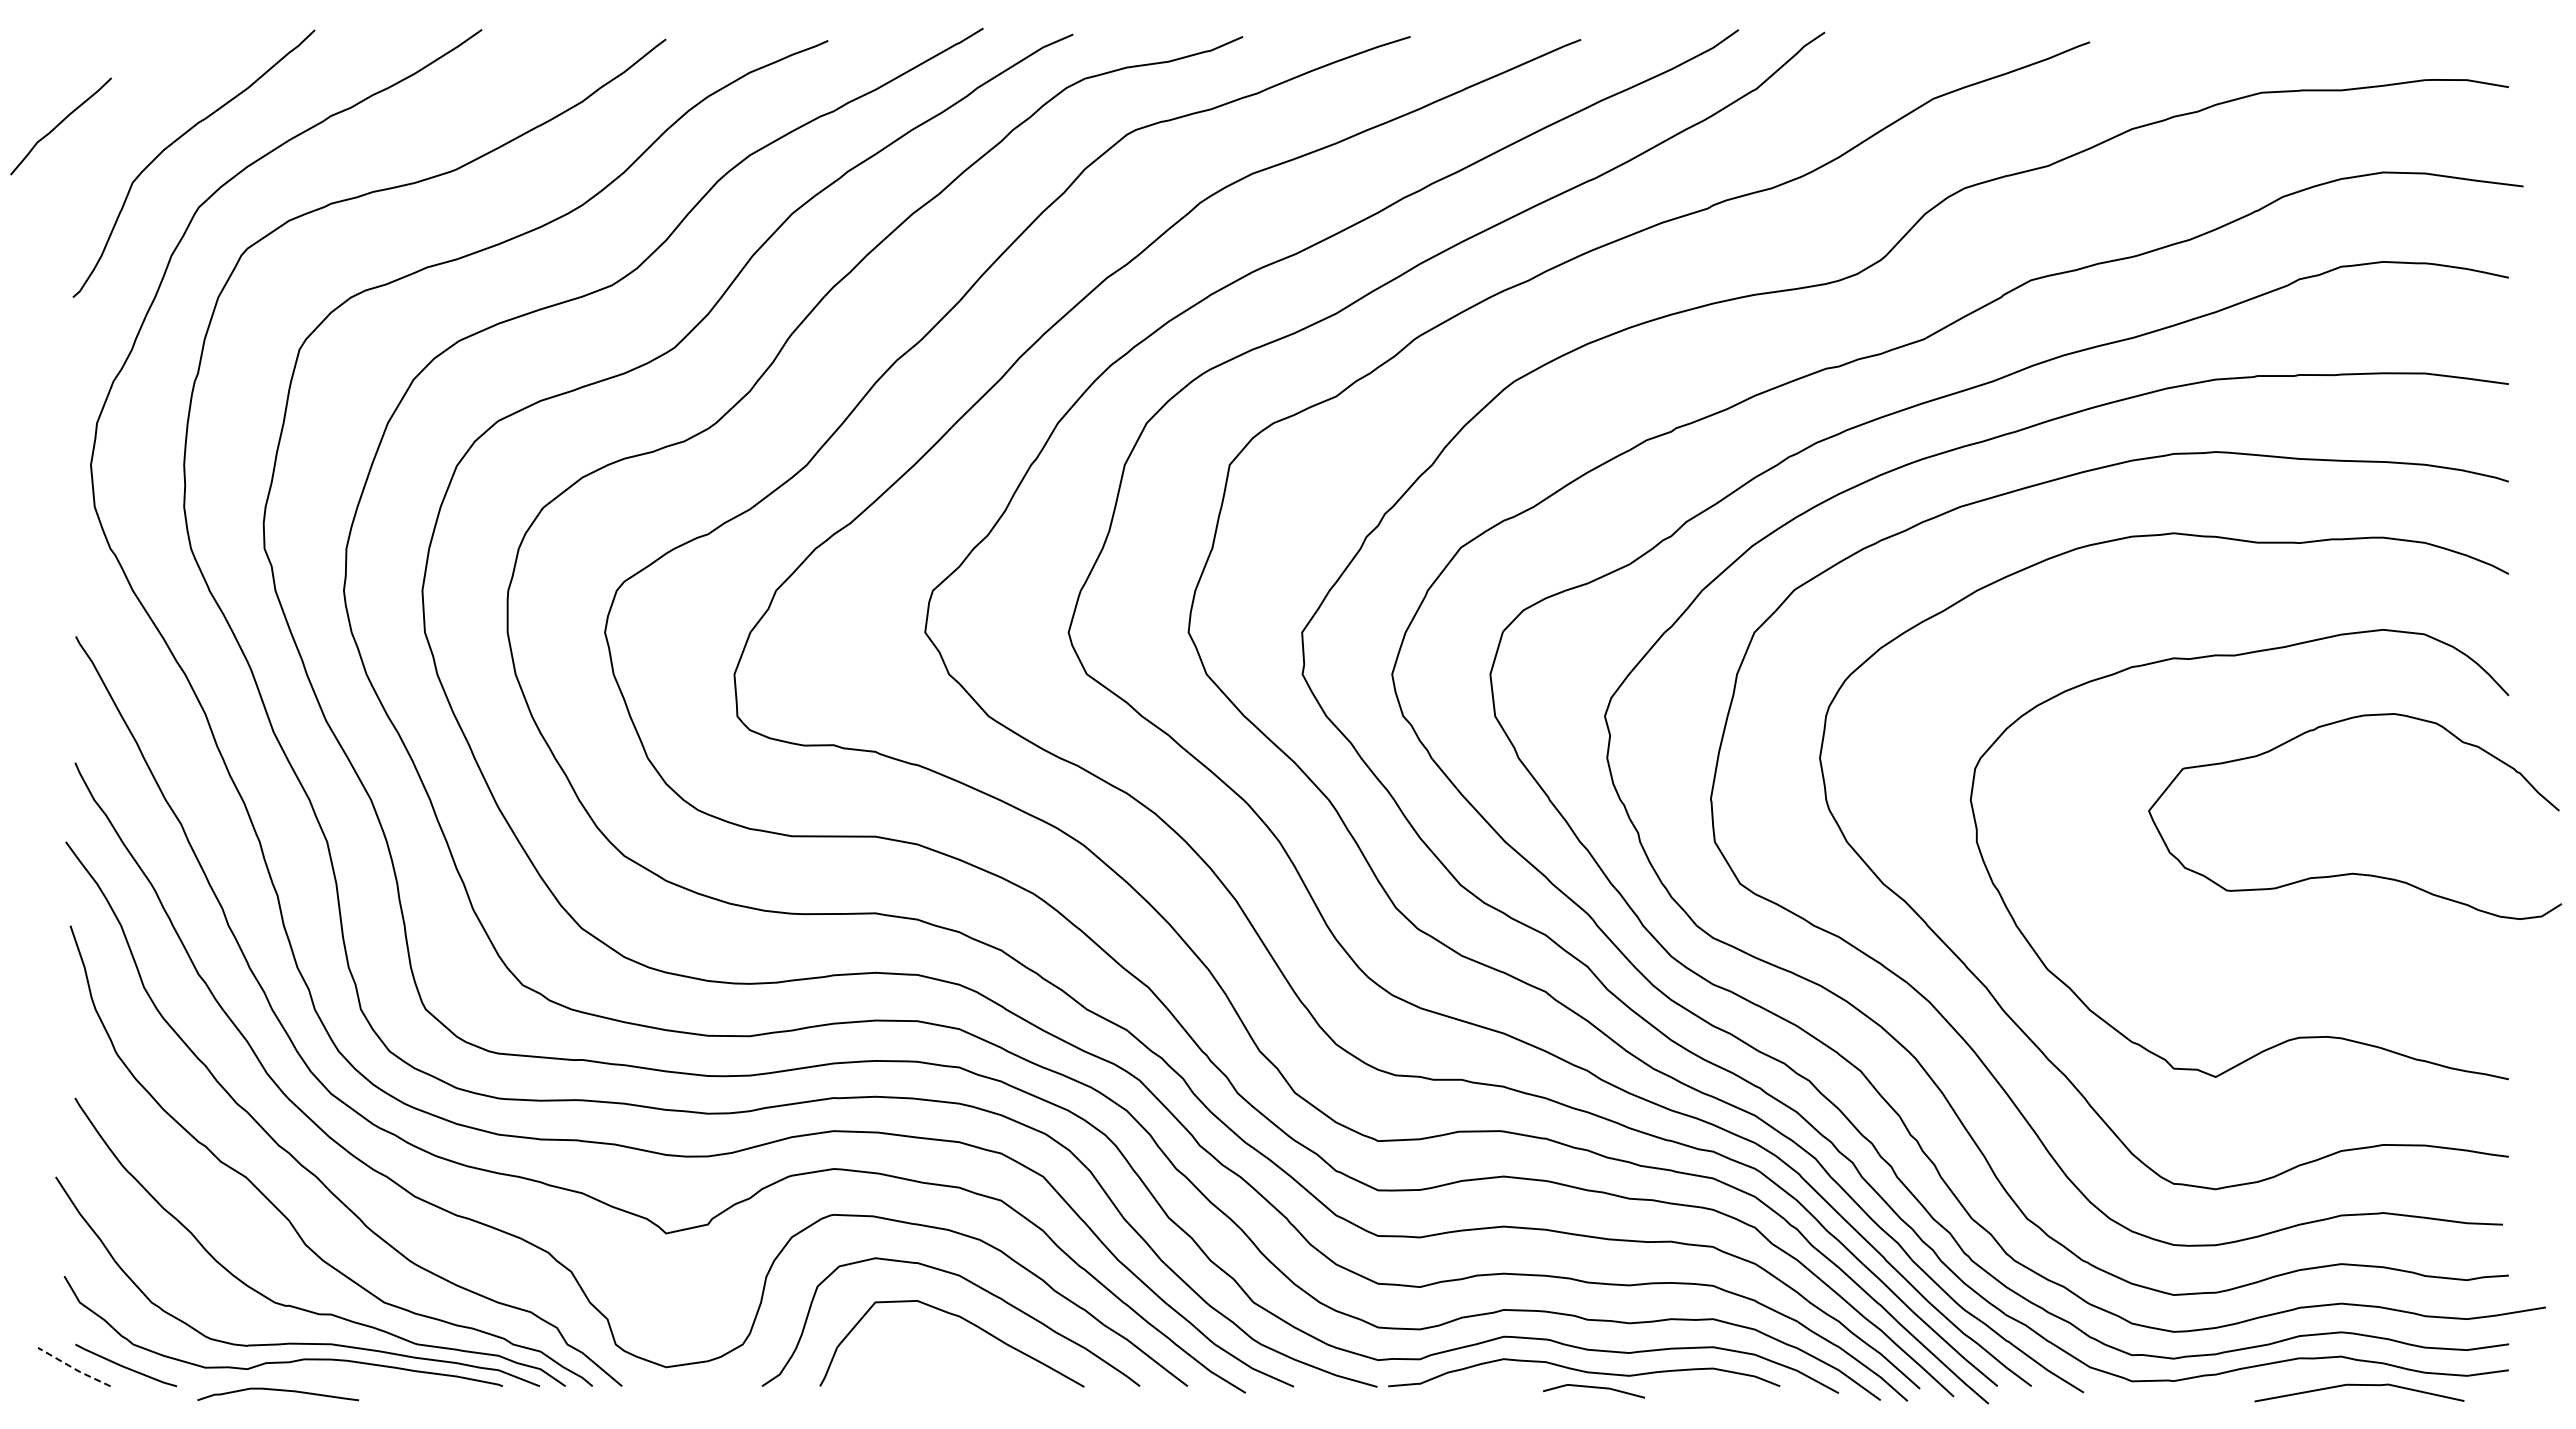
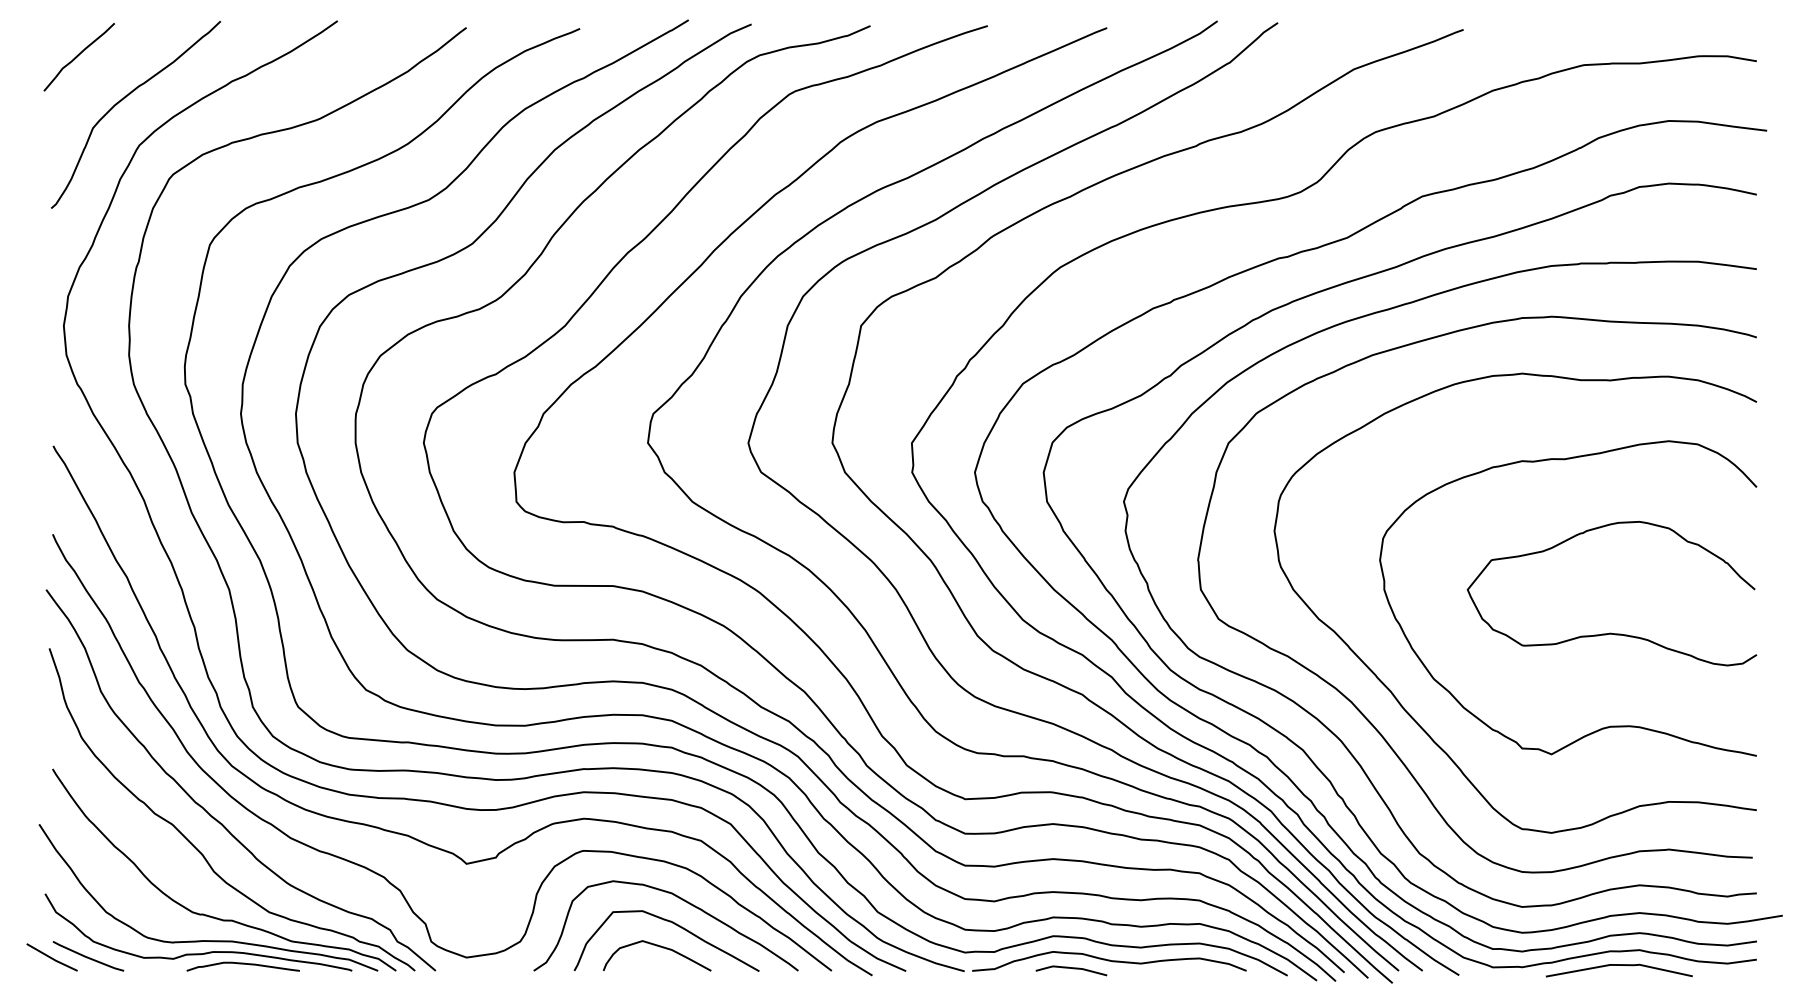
curve: (59, 125) -> (78, 56), moved
curve: (2353, 872) -> (1610, 632), moved
curve: (942, 1352) -> (660, 947), added
line: (73, 1368) -> (51, 958), dashed -> solid
line: (2359, 1385) -> (1619, 965), moved
line: (1594, 1388) -> (1071, 968), moved
curve: (278, 1390) -> (243, 964), moved

